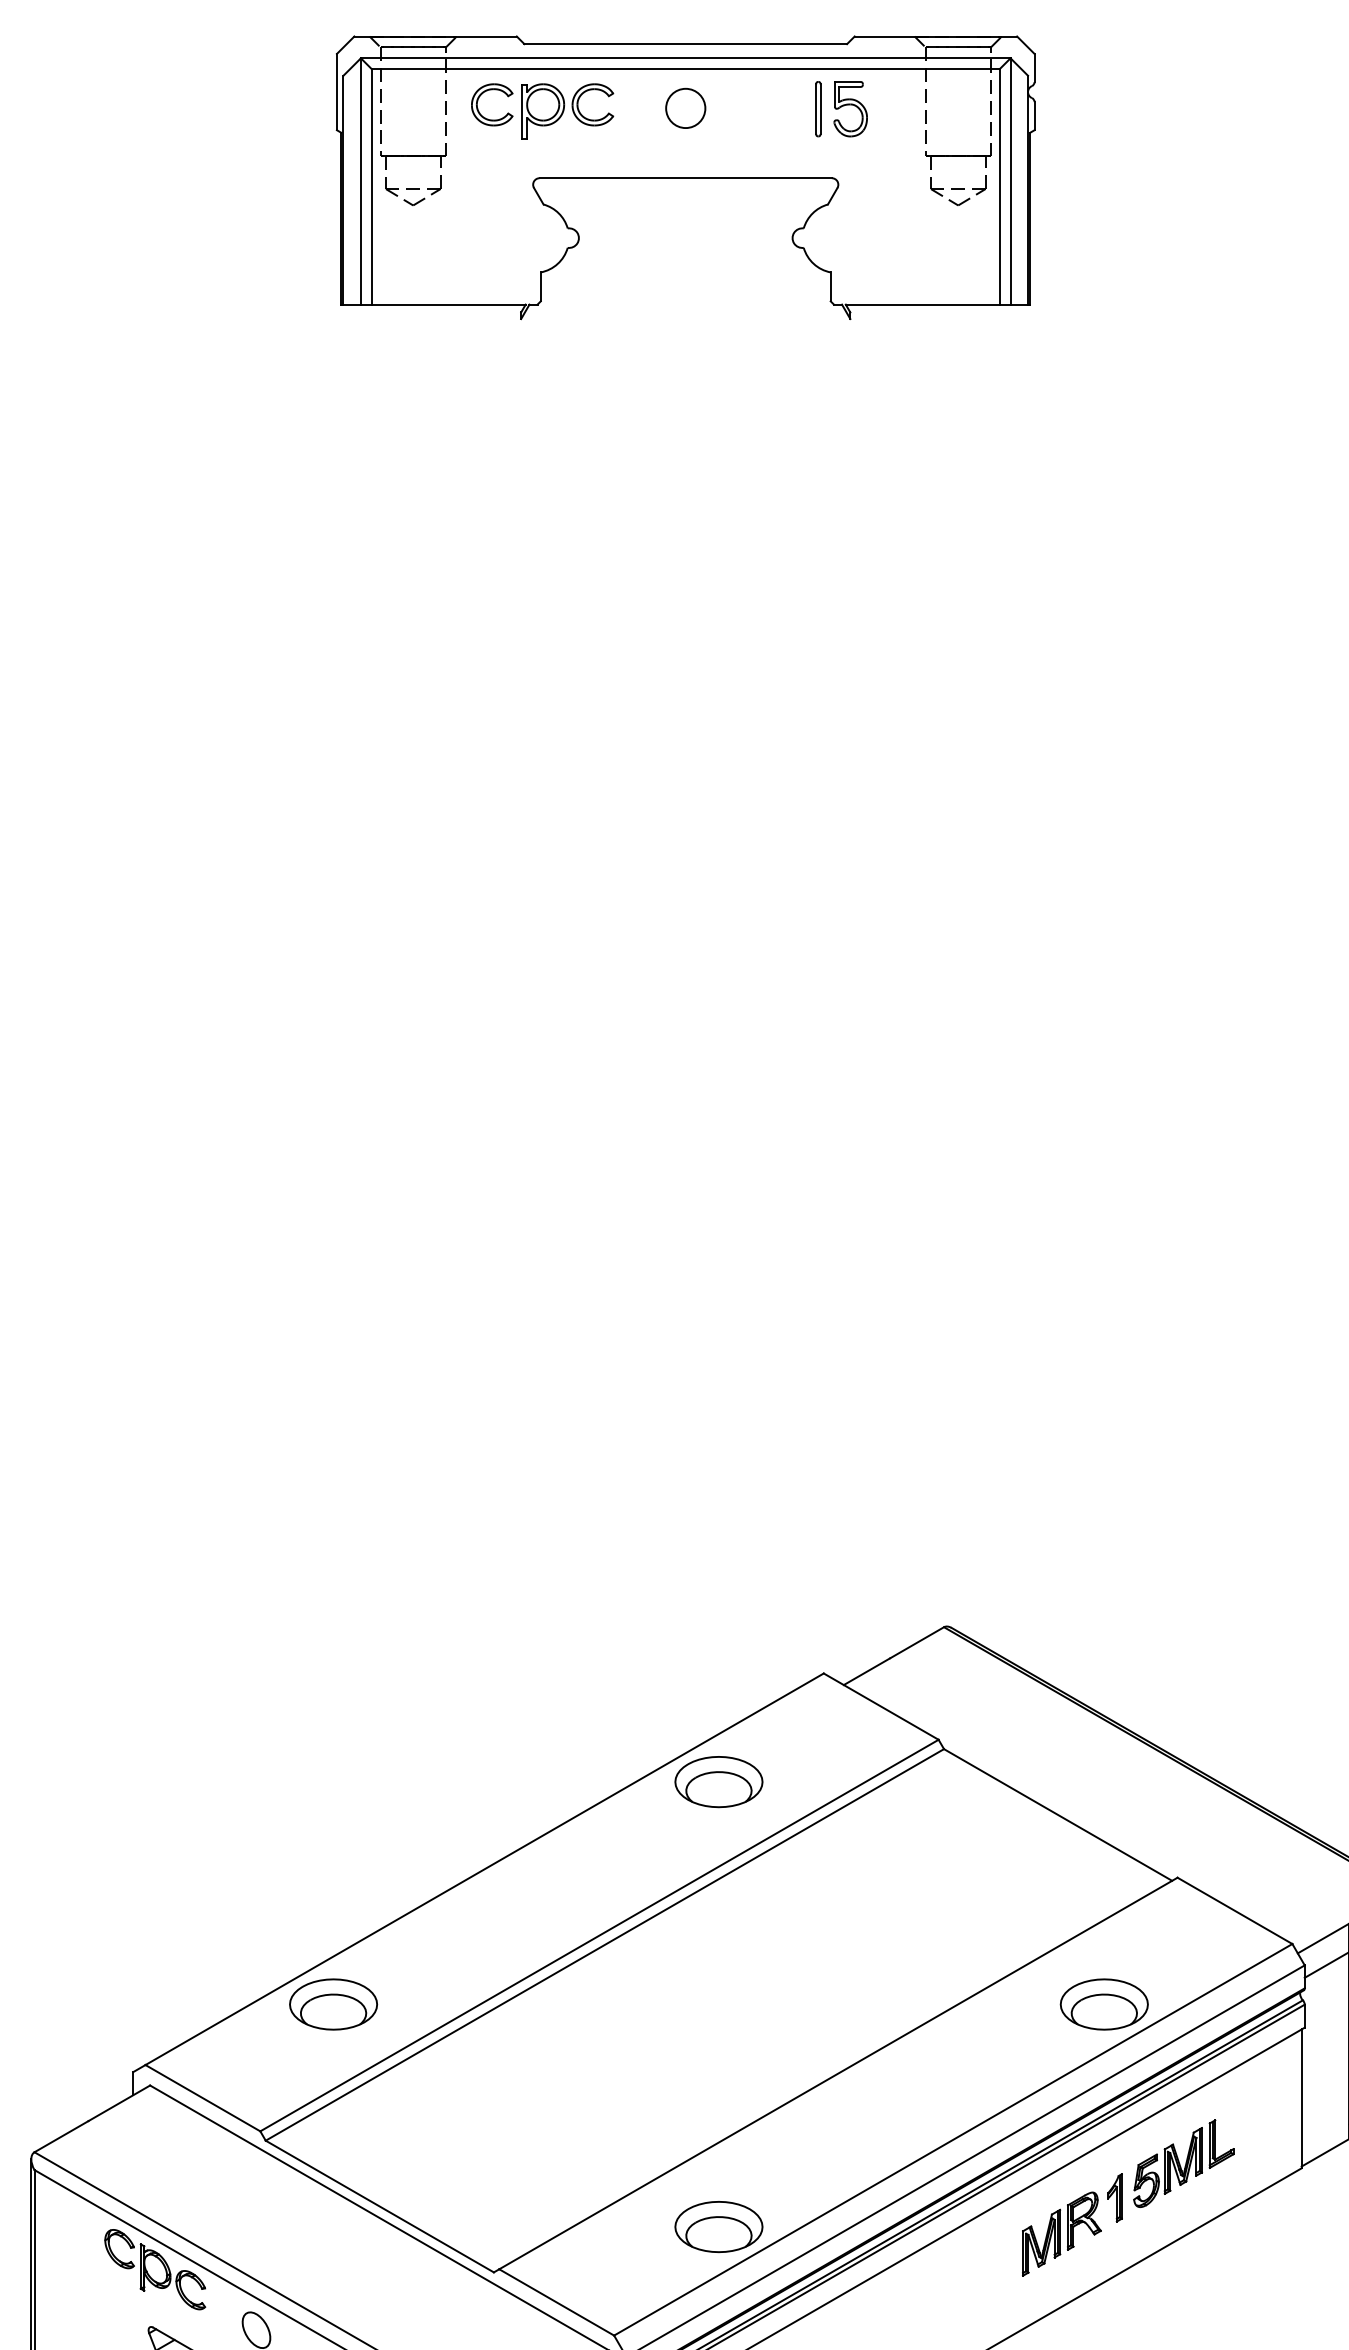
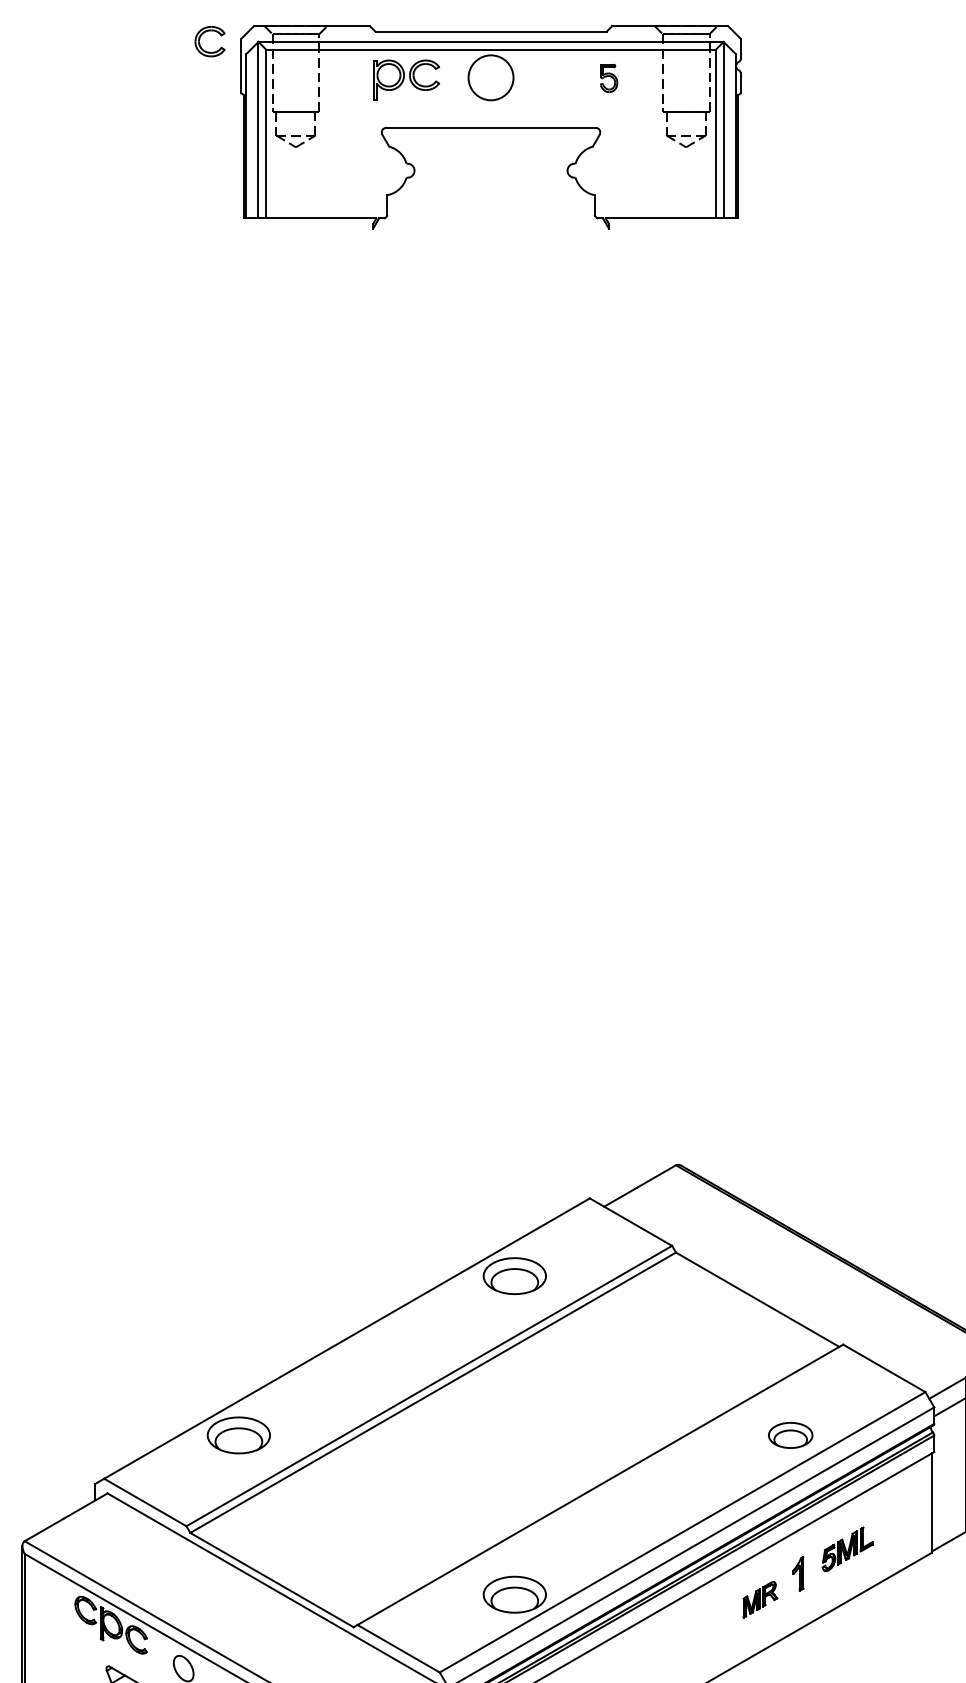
part: (485, 92) -> (205, 32), moved
circle: (685, 108) -> (490, 77), size x1.6
part: (818, 109) -> (586, 78), removed
part: (850, 109) -> (609, 78), size x0.7
part: (1103, 2004) -> (790, 1435), size x0.7
part: (1183, 2163) -> (847, 1549), size x0.7
part: (1061, 2233) -> (760, 1599), size x0.6

